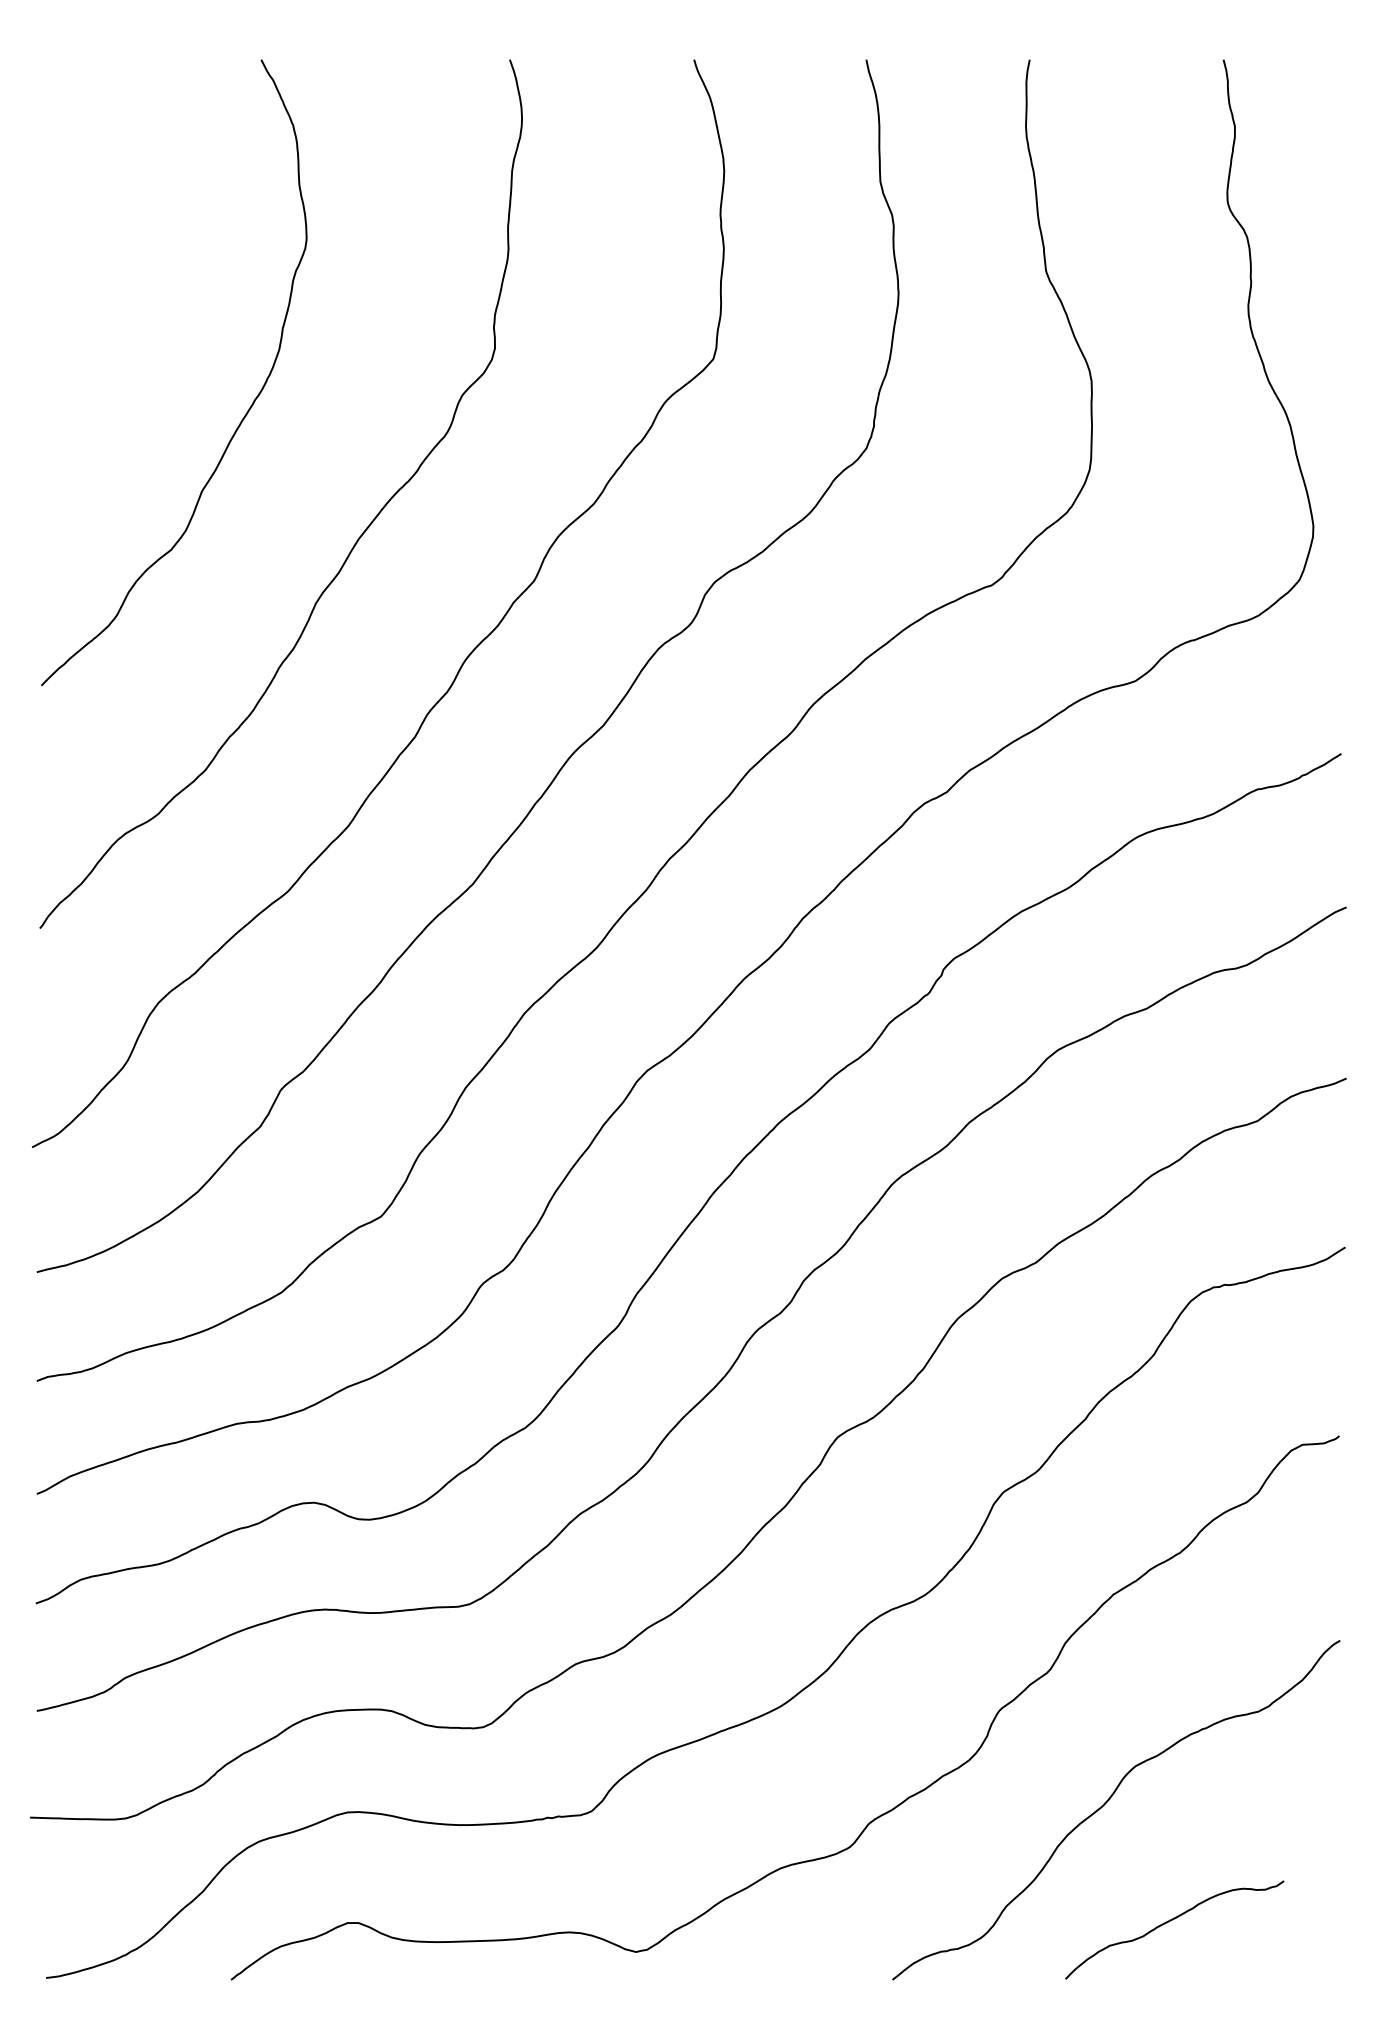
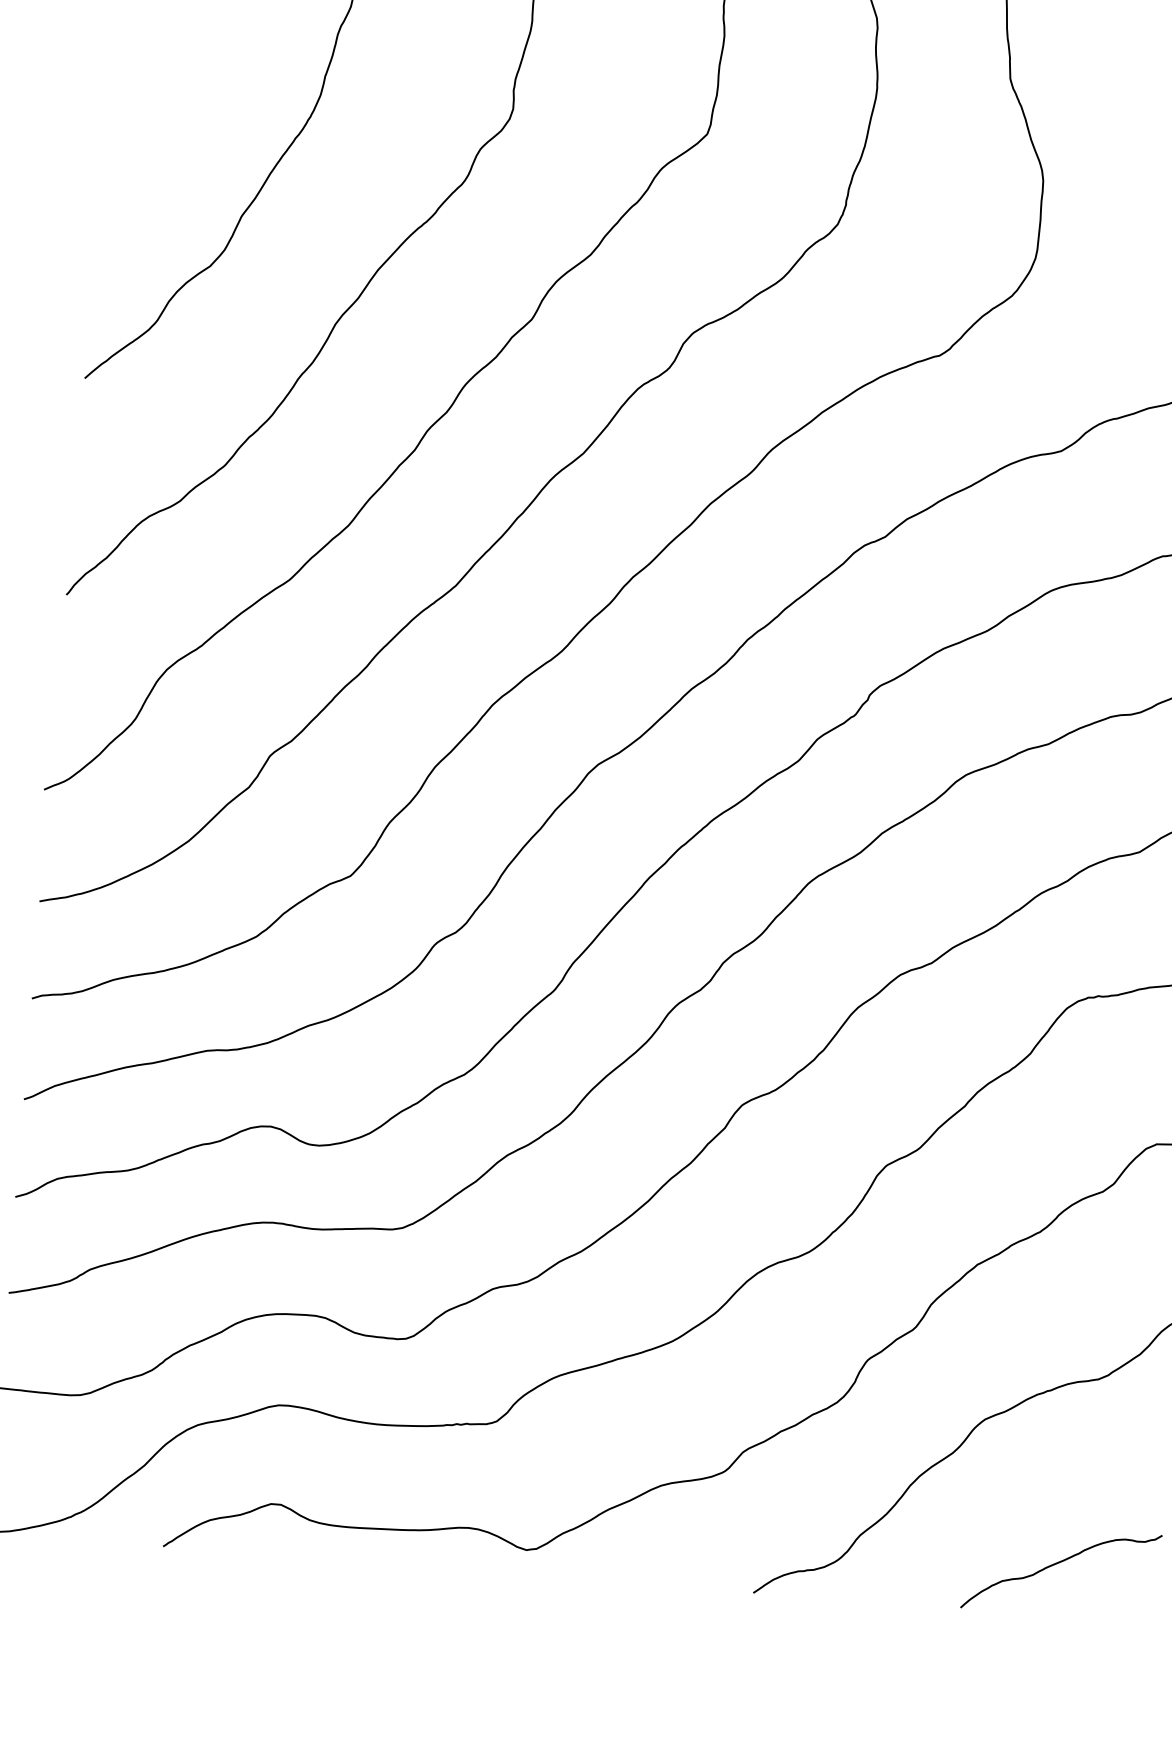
curve: (1170, 1921) -> (1058, 1563), moved

